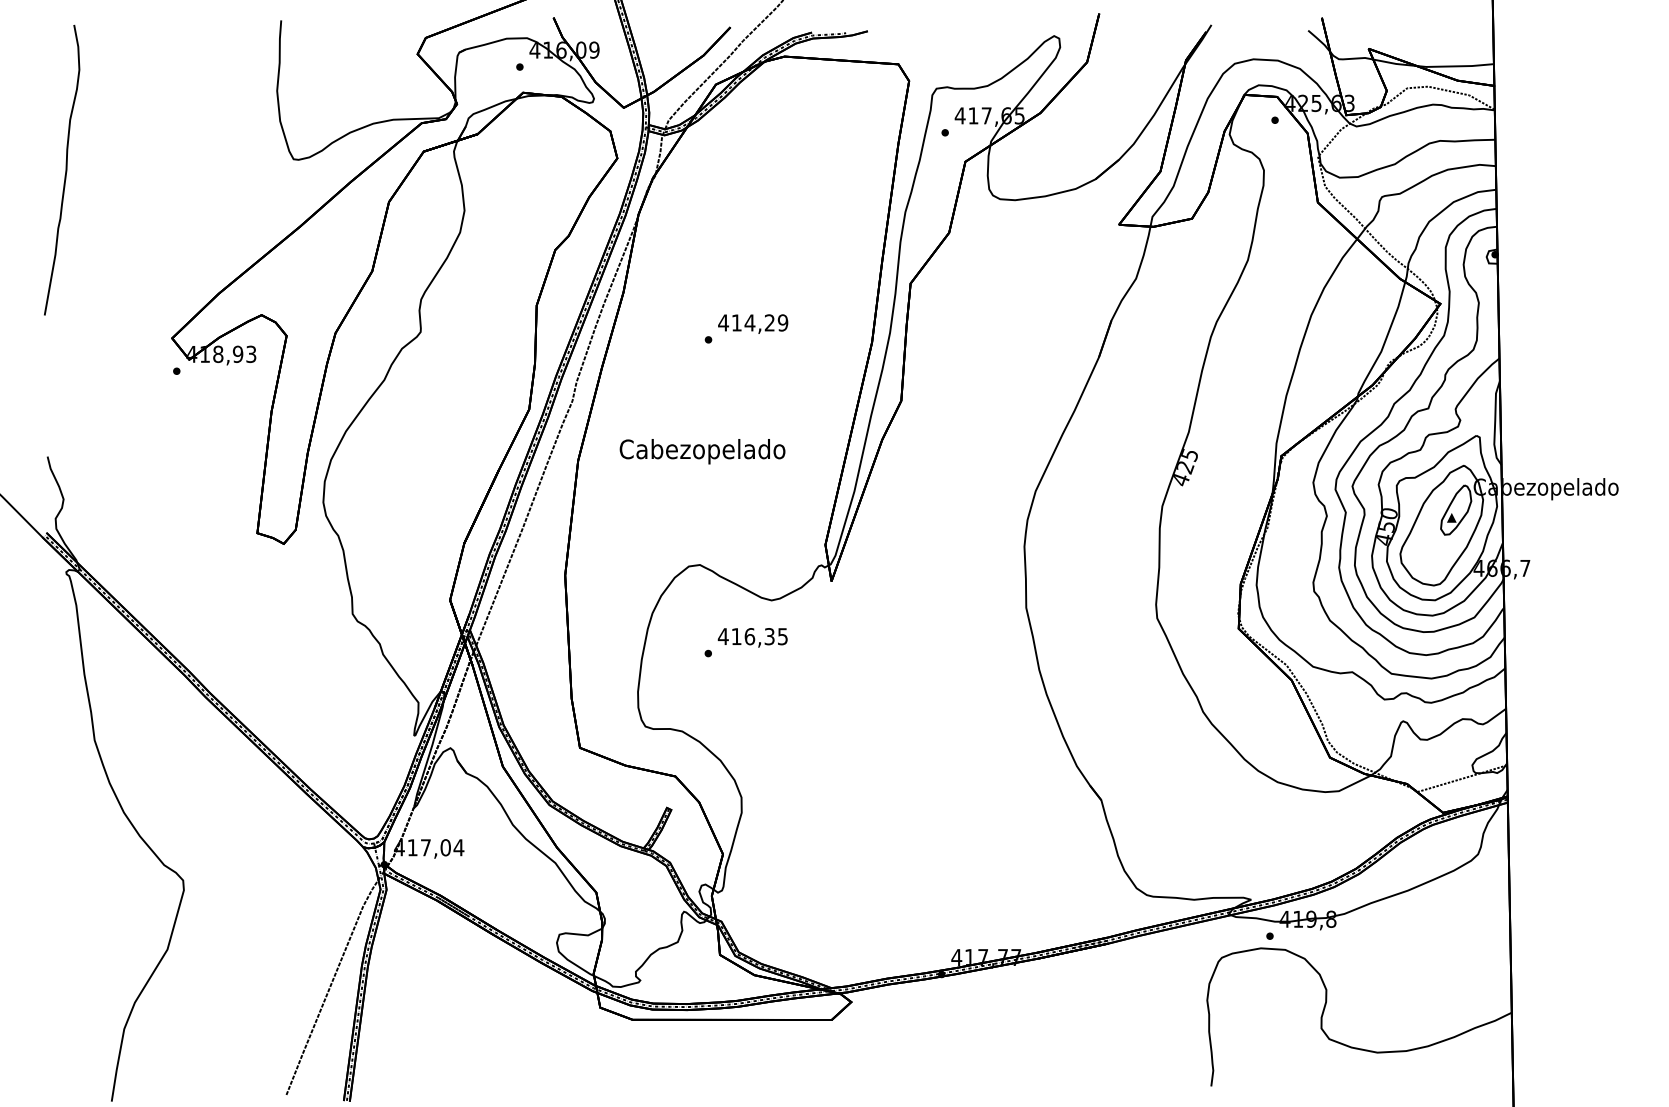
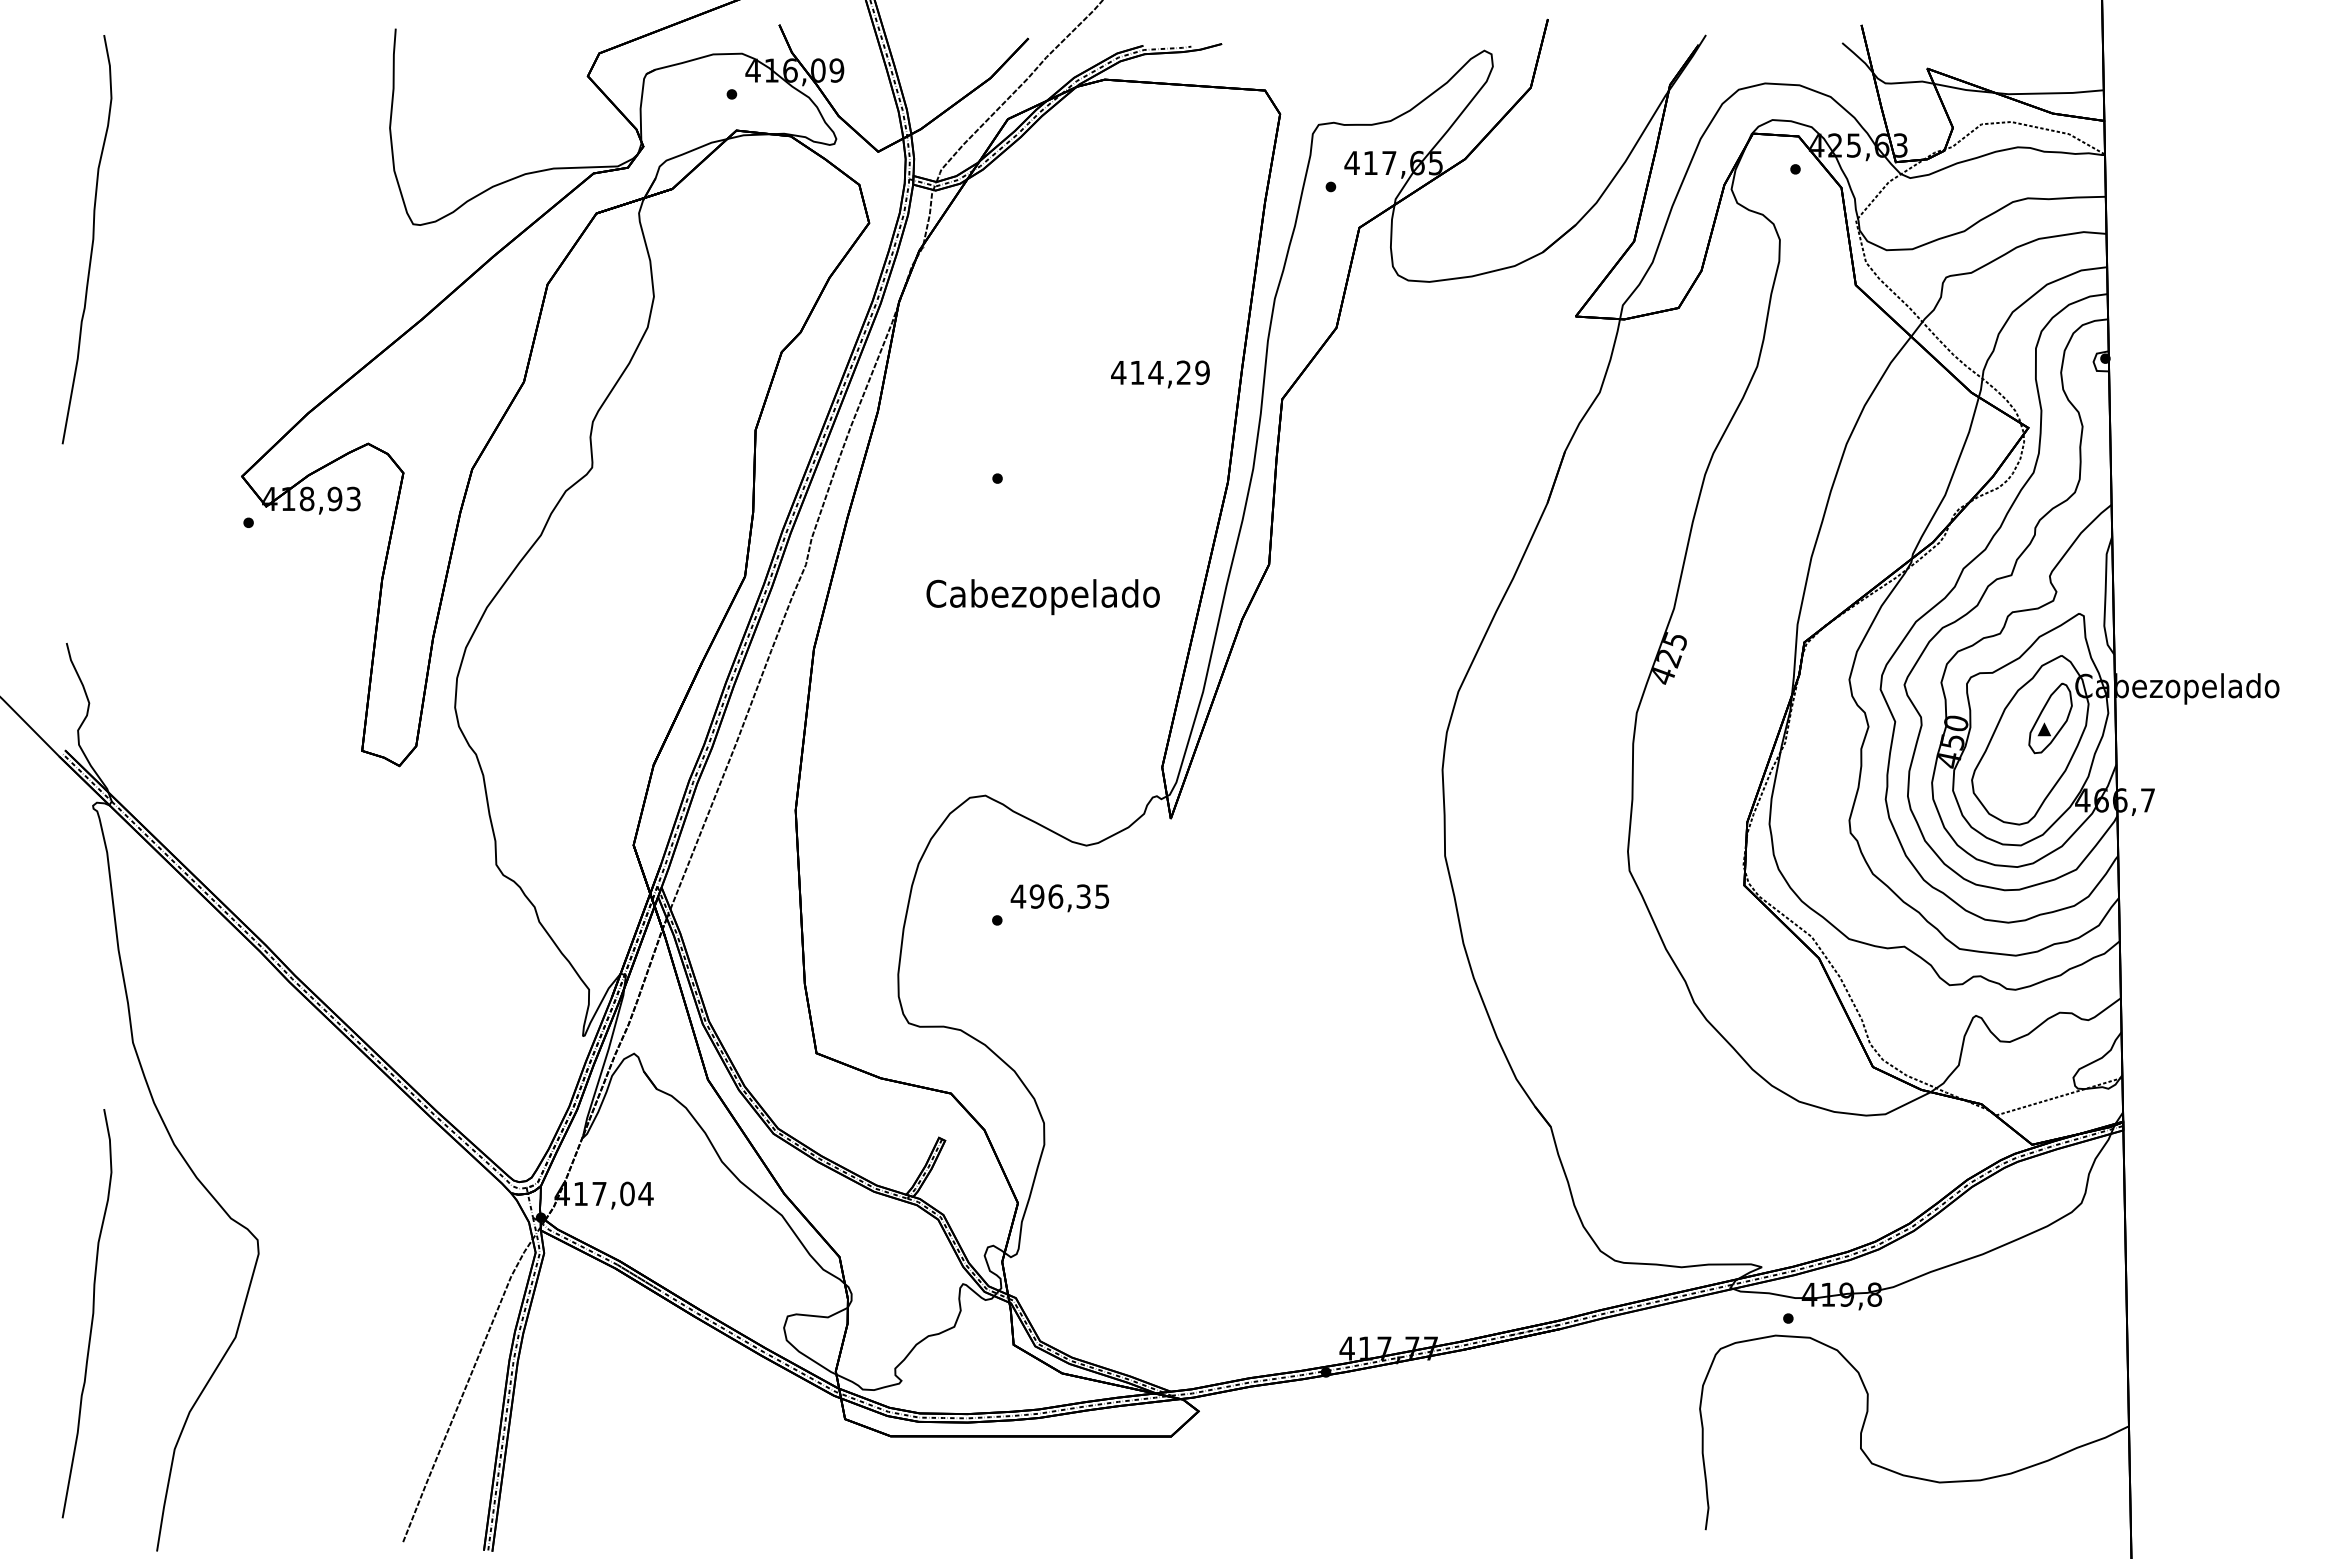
text: (753, 324) -> (1160, 374), moved
text: (702, 451) -> (1042, 597), moved
text: (736, 636) -> (1036, 896), 416,35 -> 496,35
curve: (65, 932) -> (92, 1313), added

